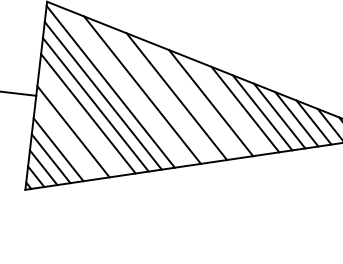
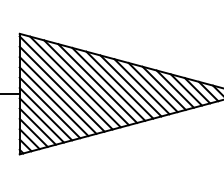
line: (125, 86) -> (75, 81), added
line: (159, 93) -> (97, 83), added
line: (193, 98) -> (119, 84), added
line: (227, 105) -> (141, 86), added
line: (80, 122) -> (49, 107), added
line: (65, 140) -> (41, 120), added

